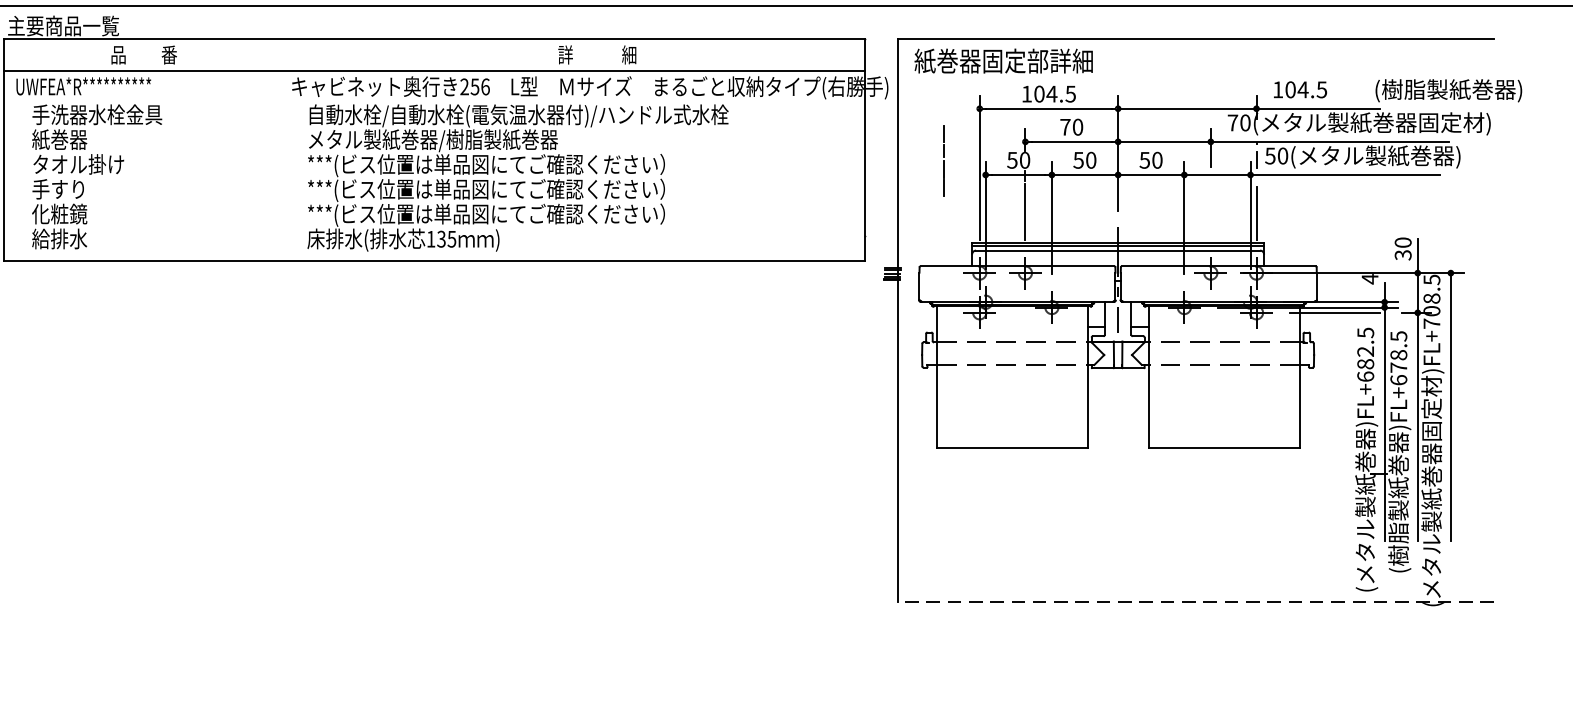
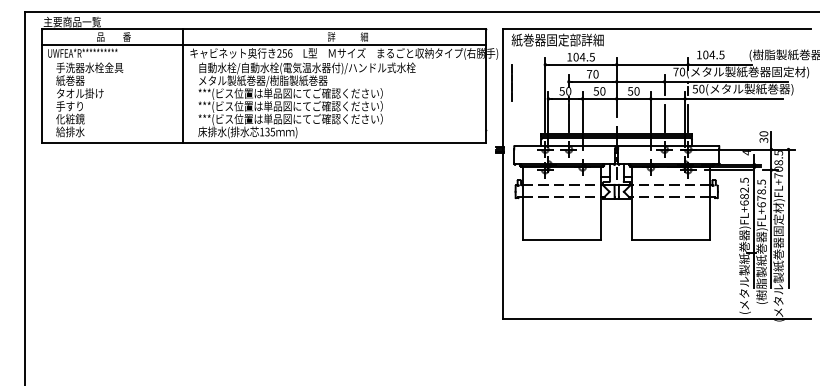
line: (276, 148) -> (182, 85), added
line: (943, 160) -> (511, 82), moved
line: (1210, 212) -> (664, 118), added
line: (1195, 602) -> (656, 319), dashed -> solid

